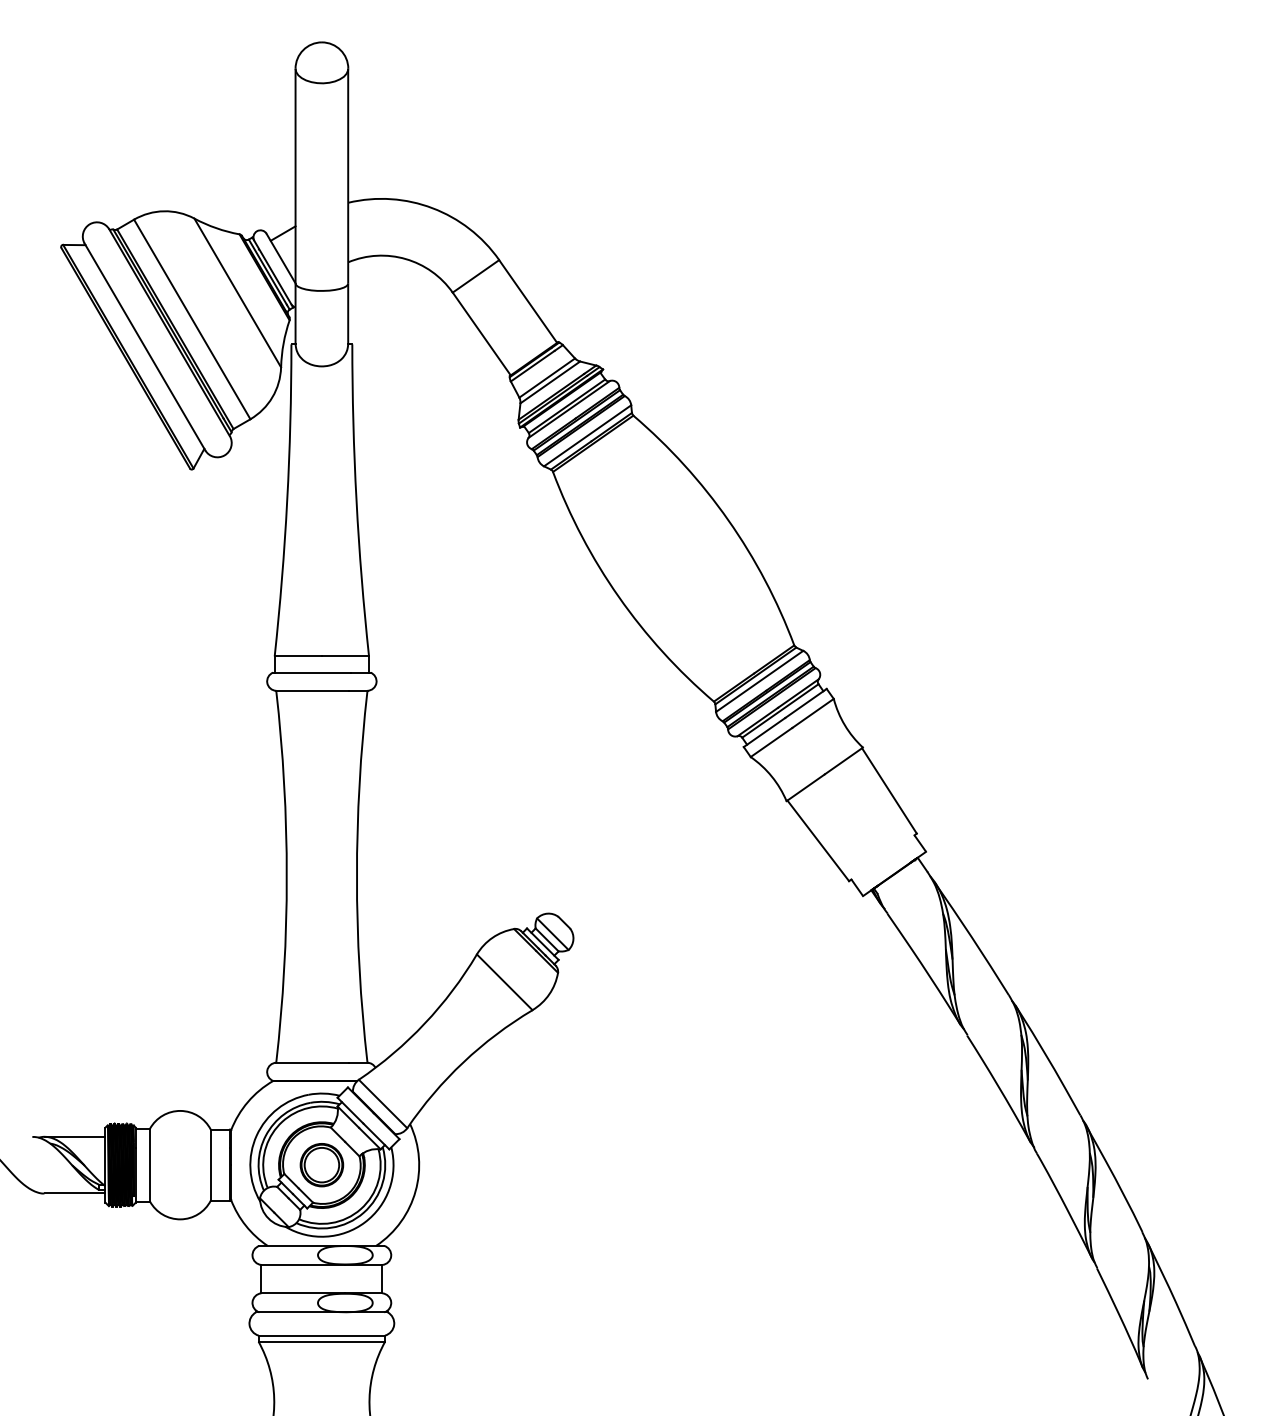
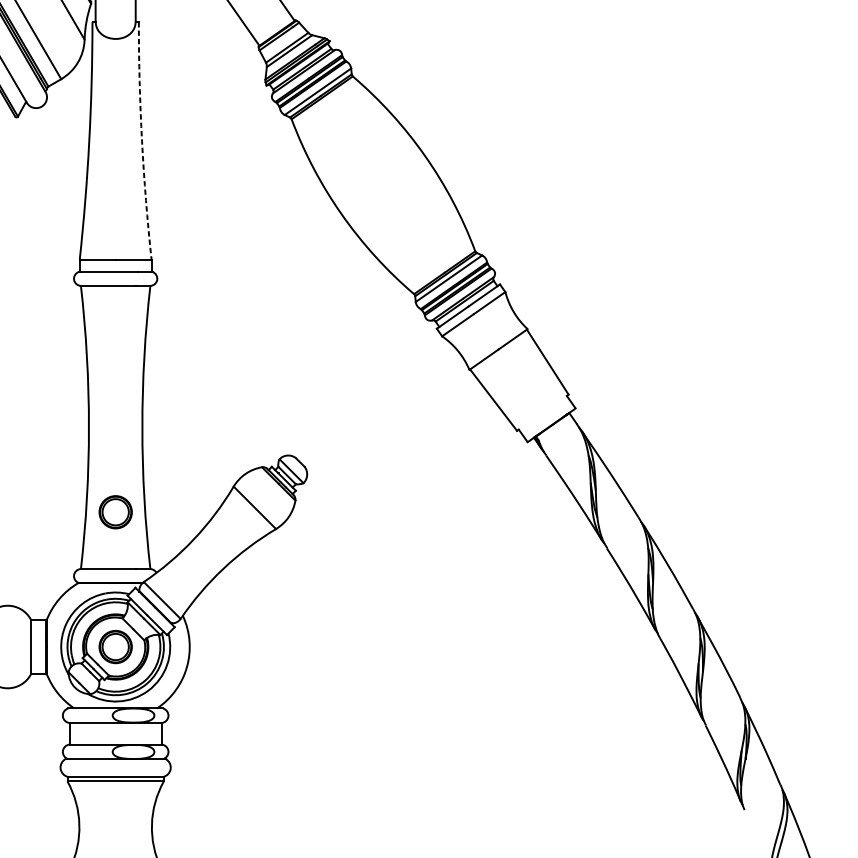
arc: (356, 500) -> (142, 141), solid -> dashed
part: (321, 988) -> (115, 512), added

